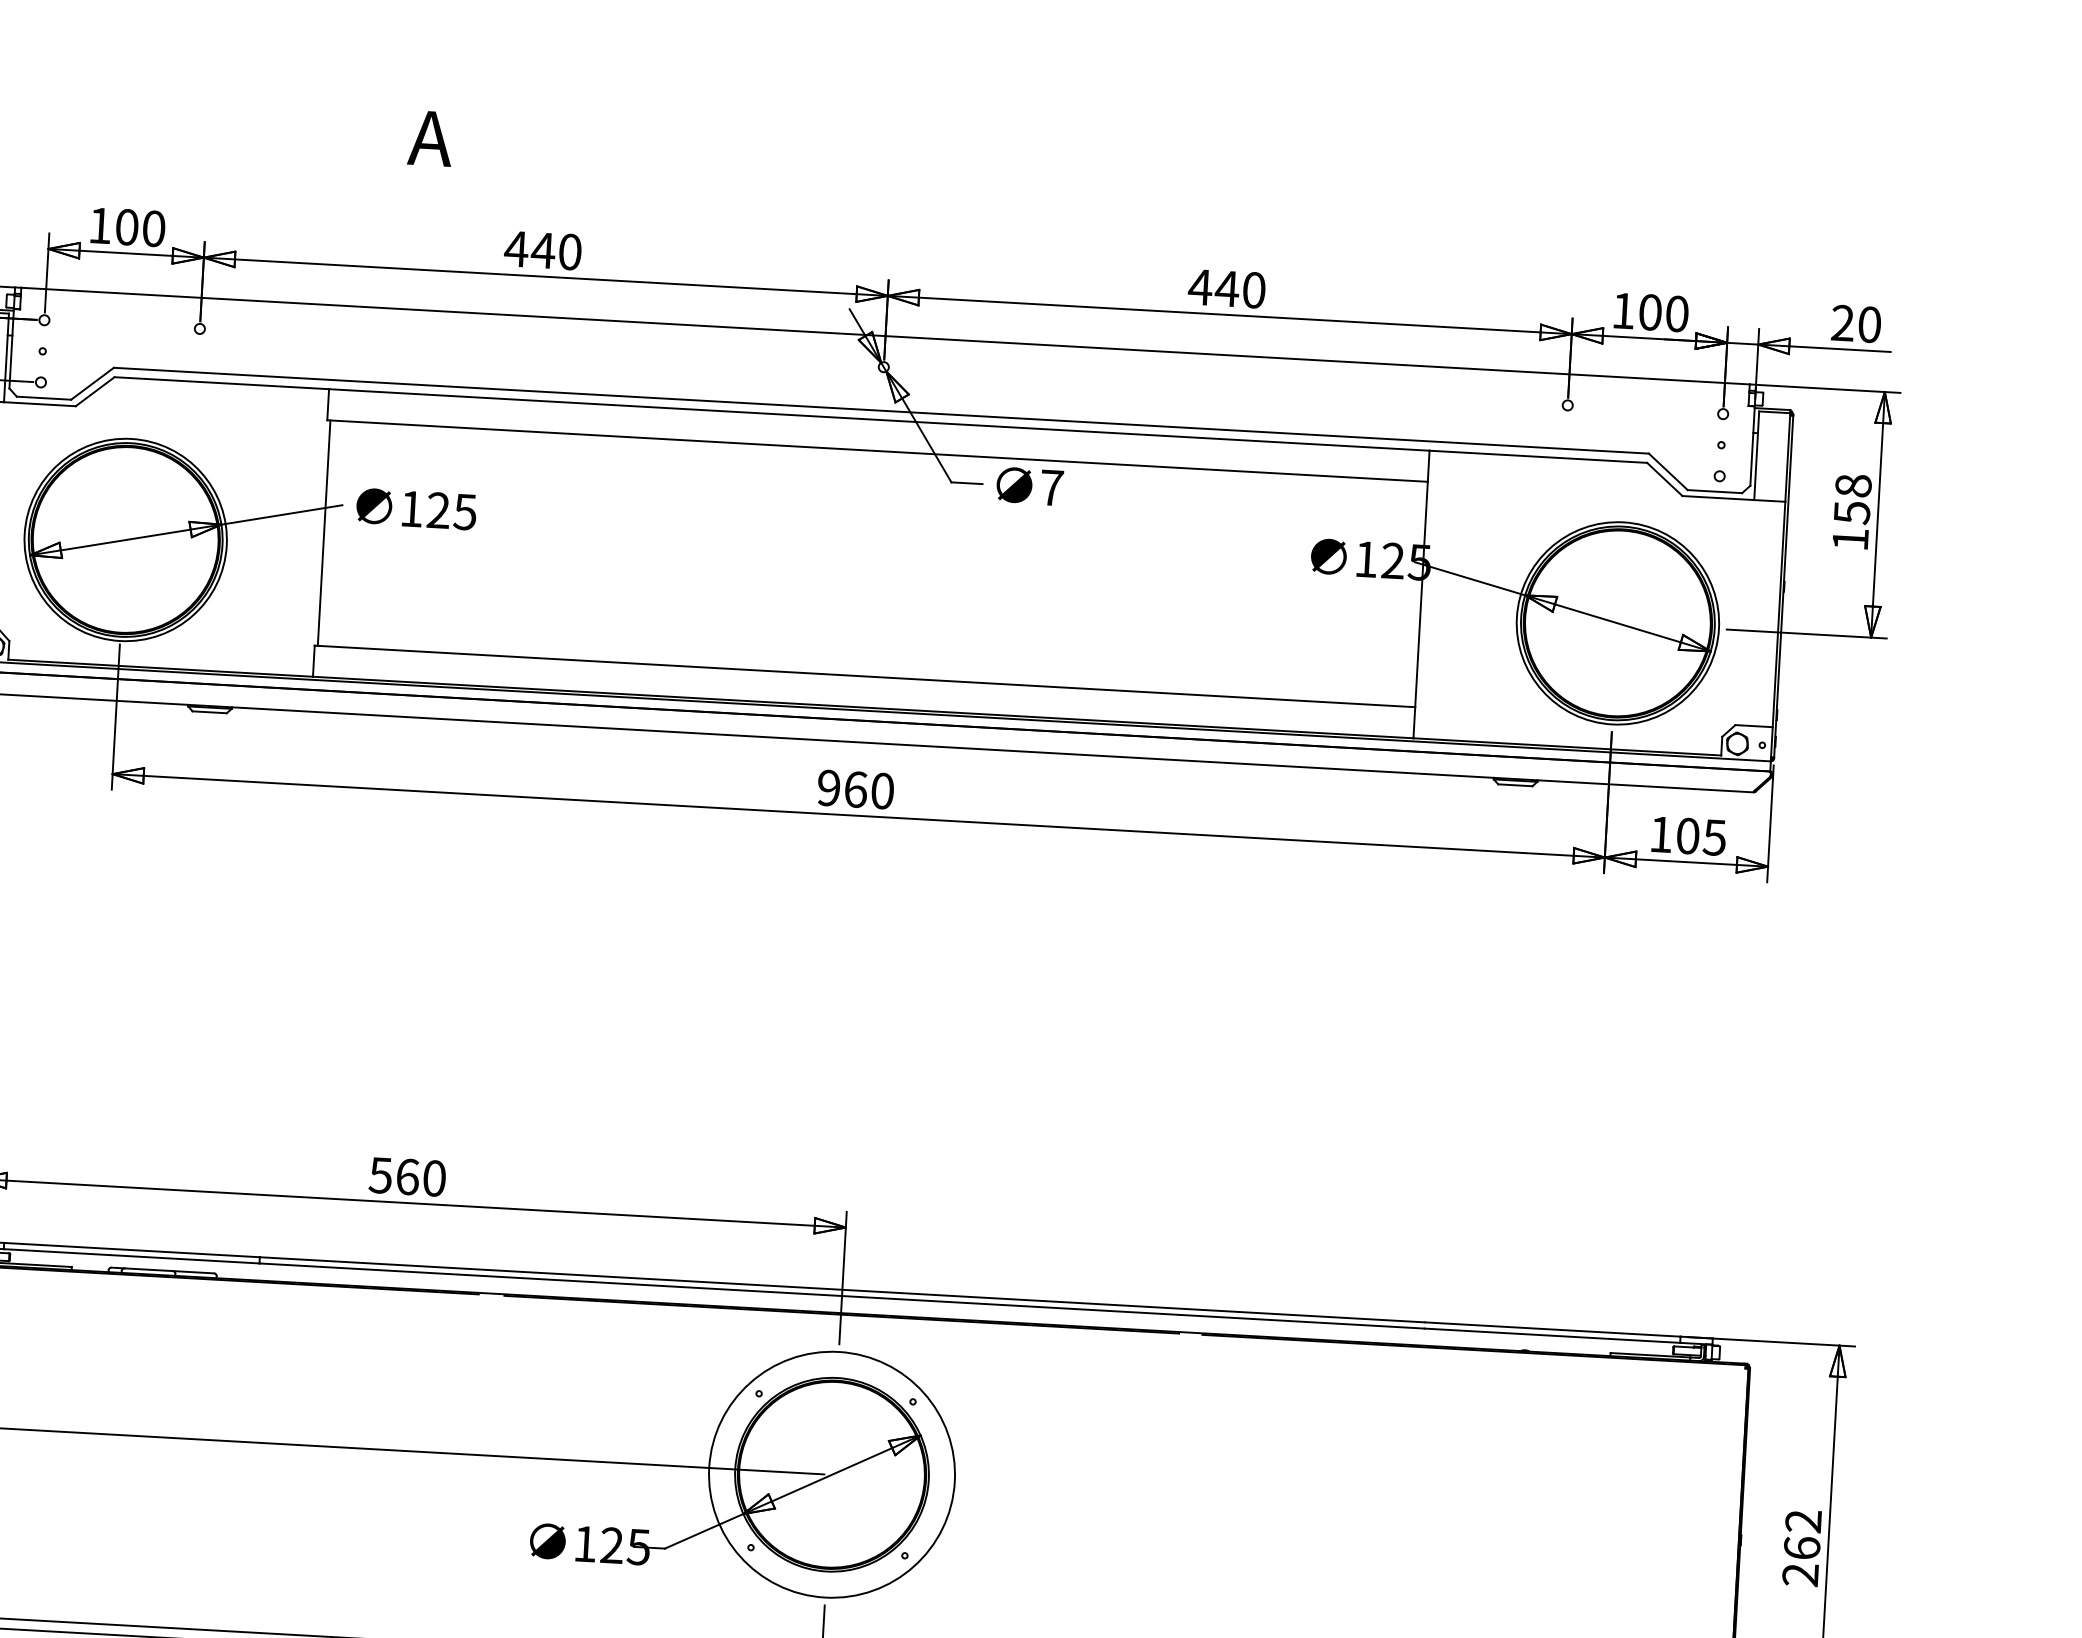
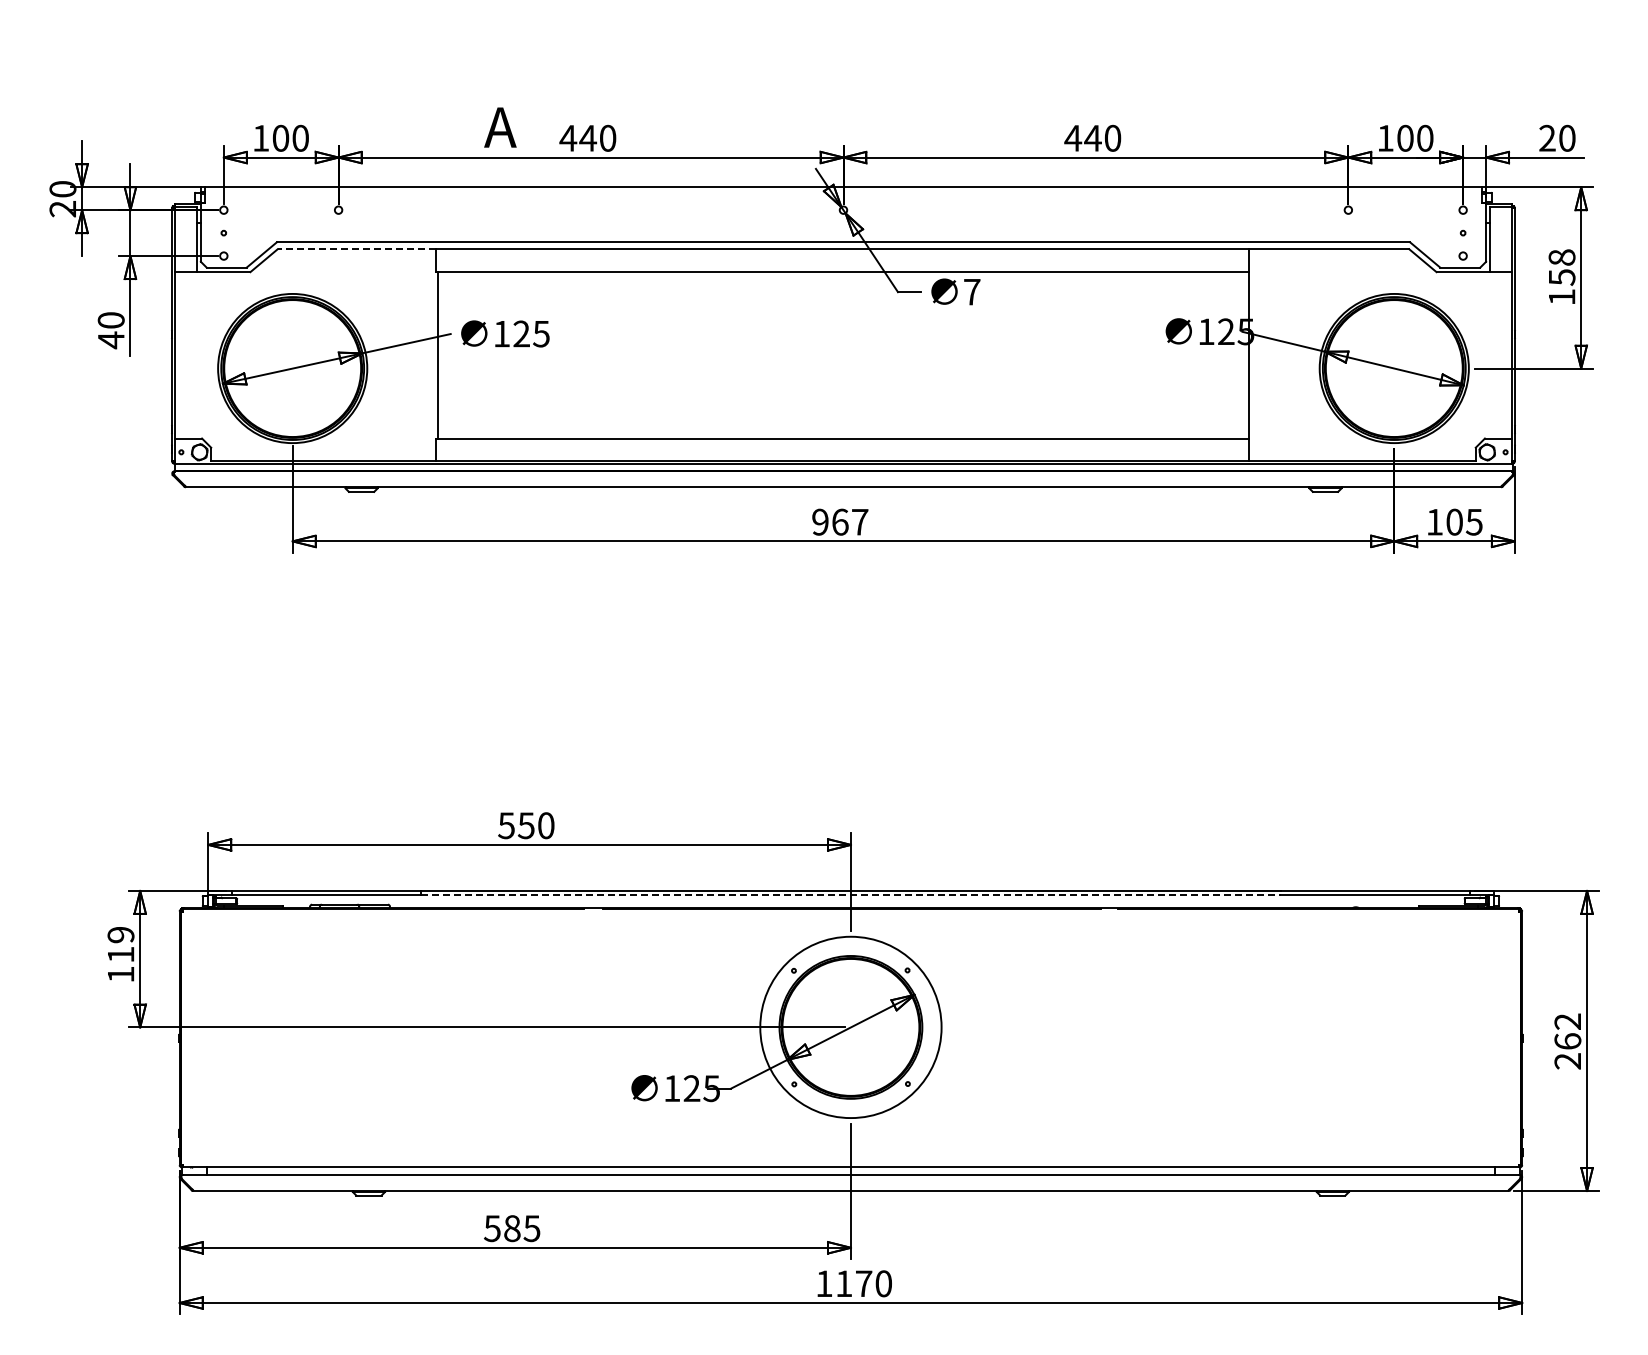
text: (430, 138) -> (500, 127), moved
line: (221, 383) -> (356, 249), solid -> dashed
text: (883, 790) -> (860, 521), 960 -> 967
text: (406, 1176) -> (525, 825), 560 -> 550
line: (842, 1296) -> (851, 895), solid -> dashed

